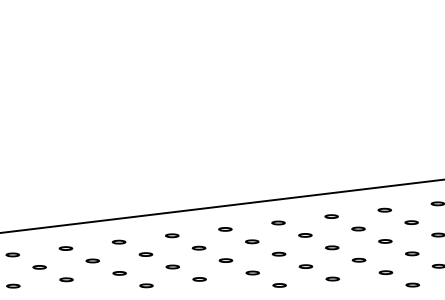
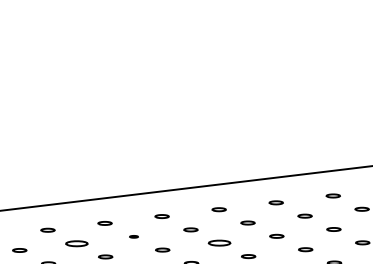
part: (252, 241) -> (134, 236), size x0.6
part: (198, 247) -> (76, 242), size x1.6
part: (332, 247) -> (220, 242), size x1.6

